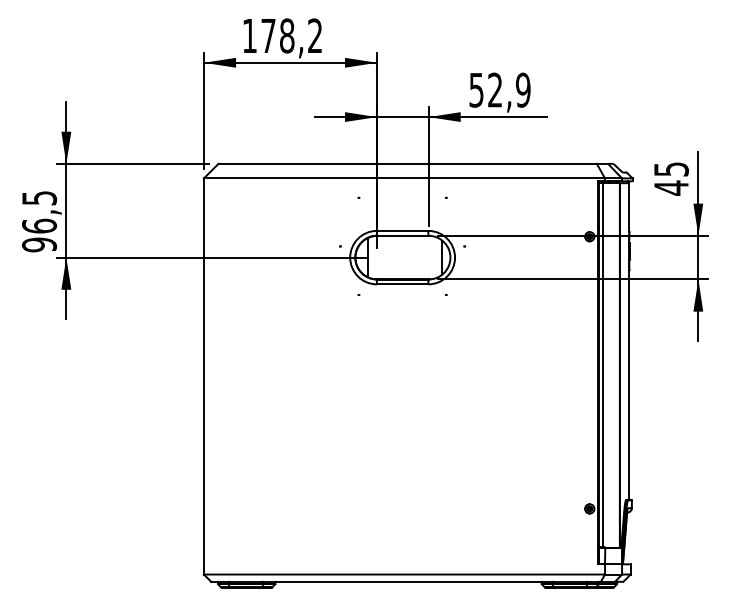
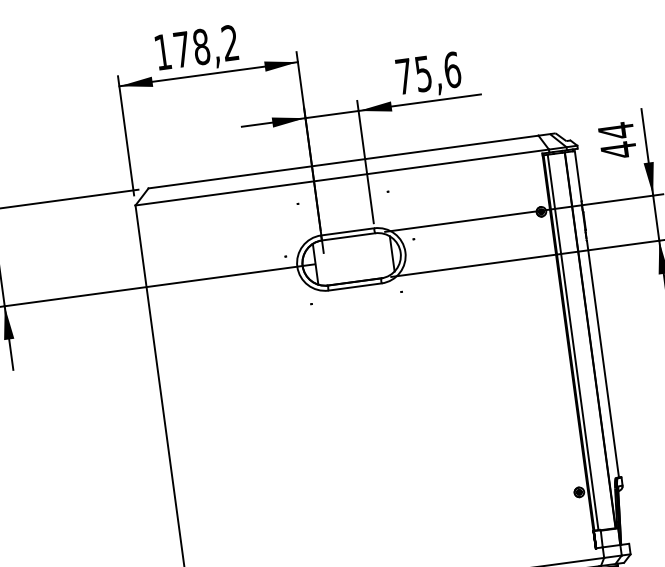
text: (499, 89) -> (427, 72), 52,9 -> 75,6
text: (671, 169) -> (616, 131), 45 -> 44

